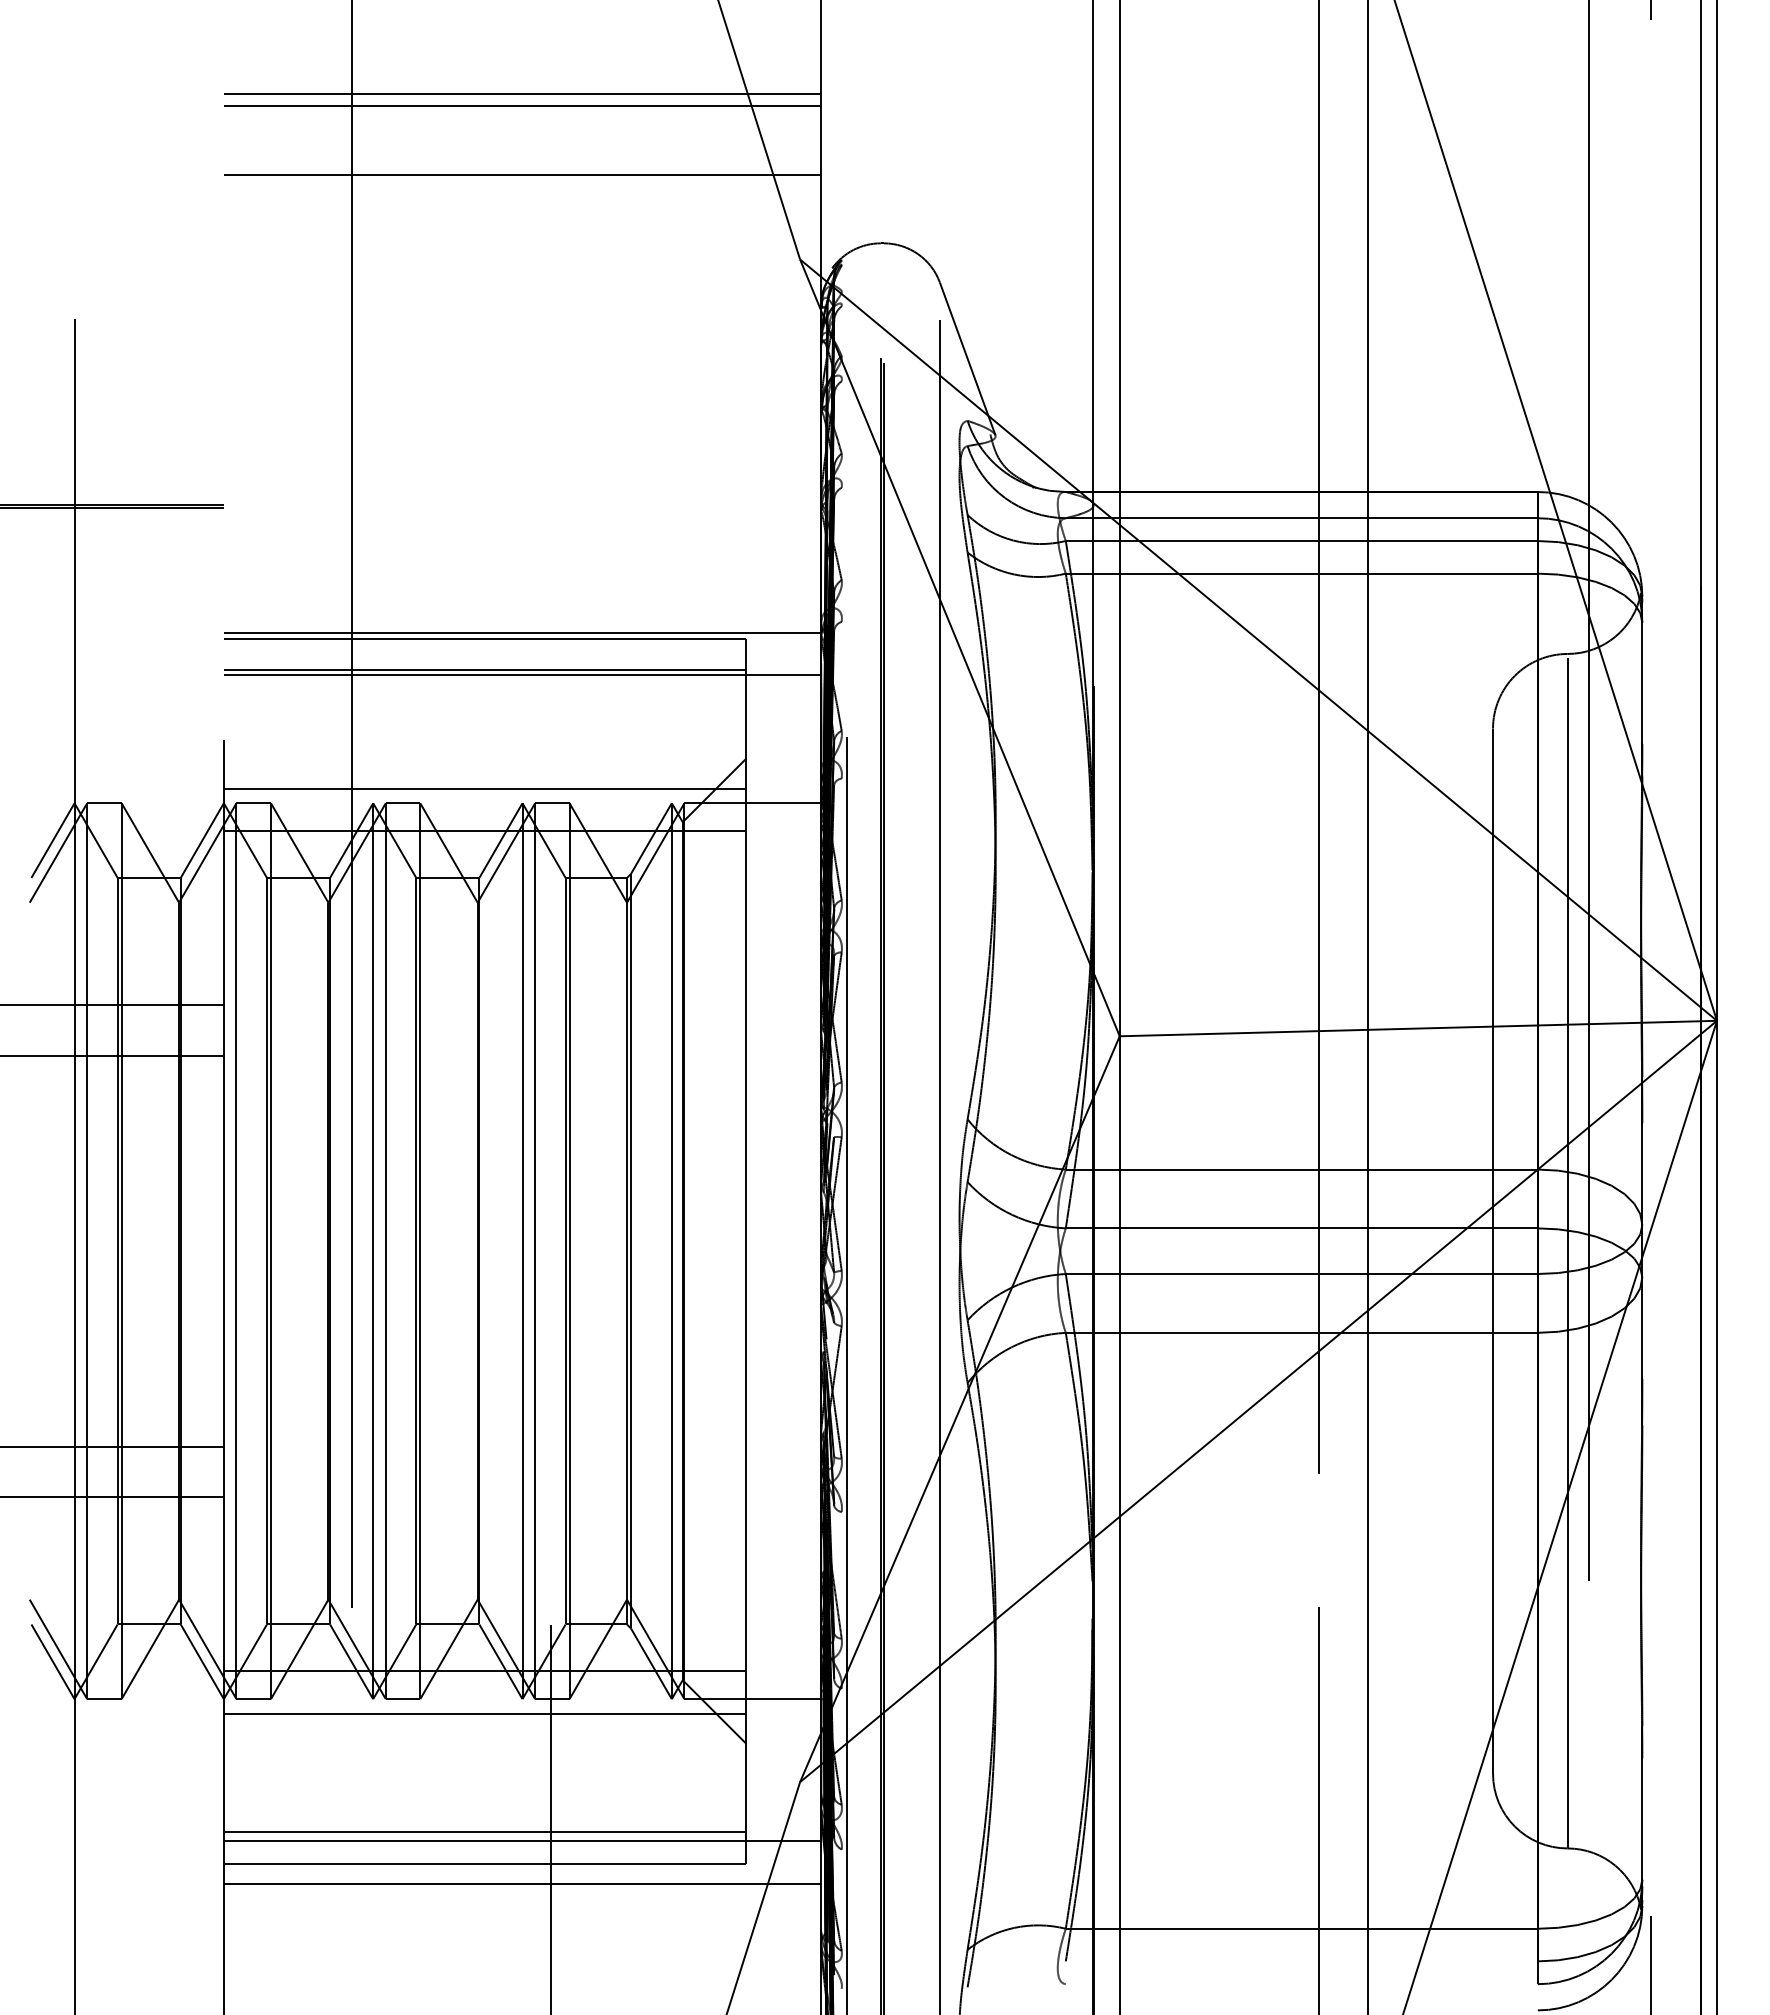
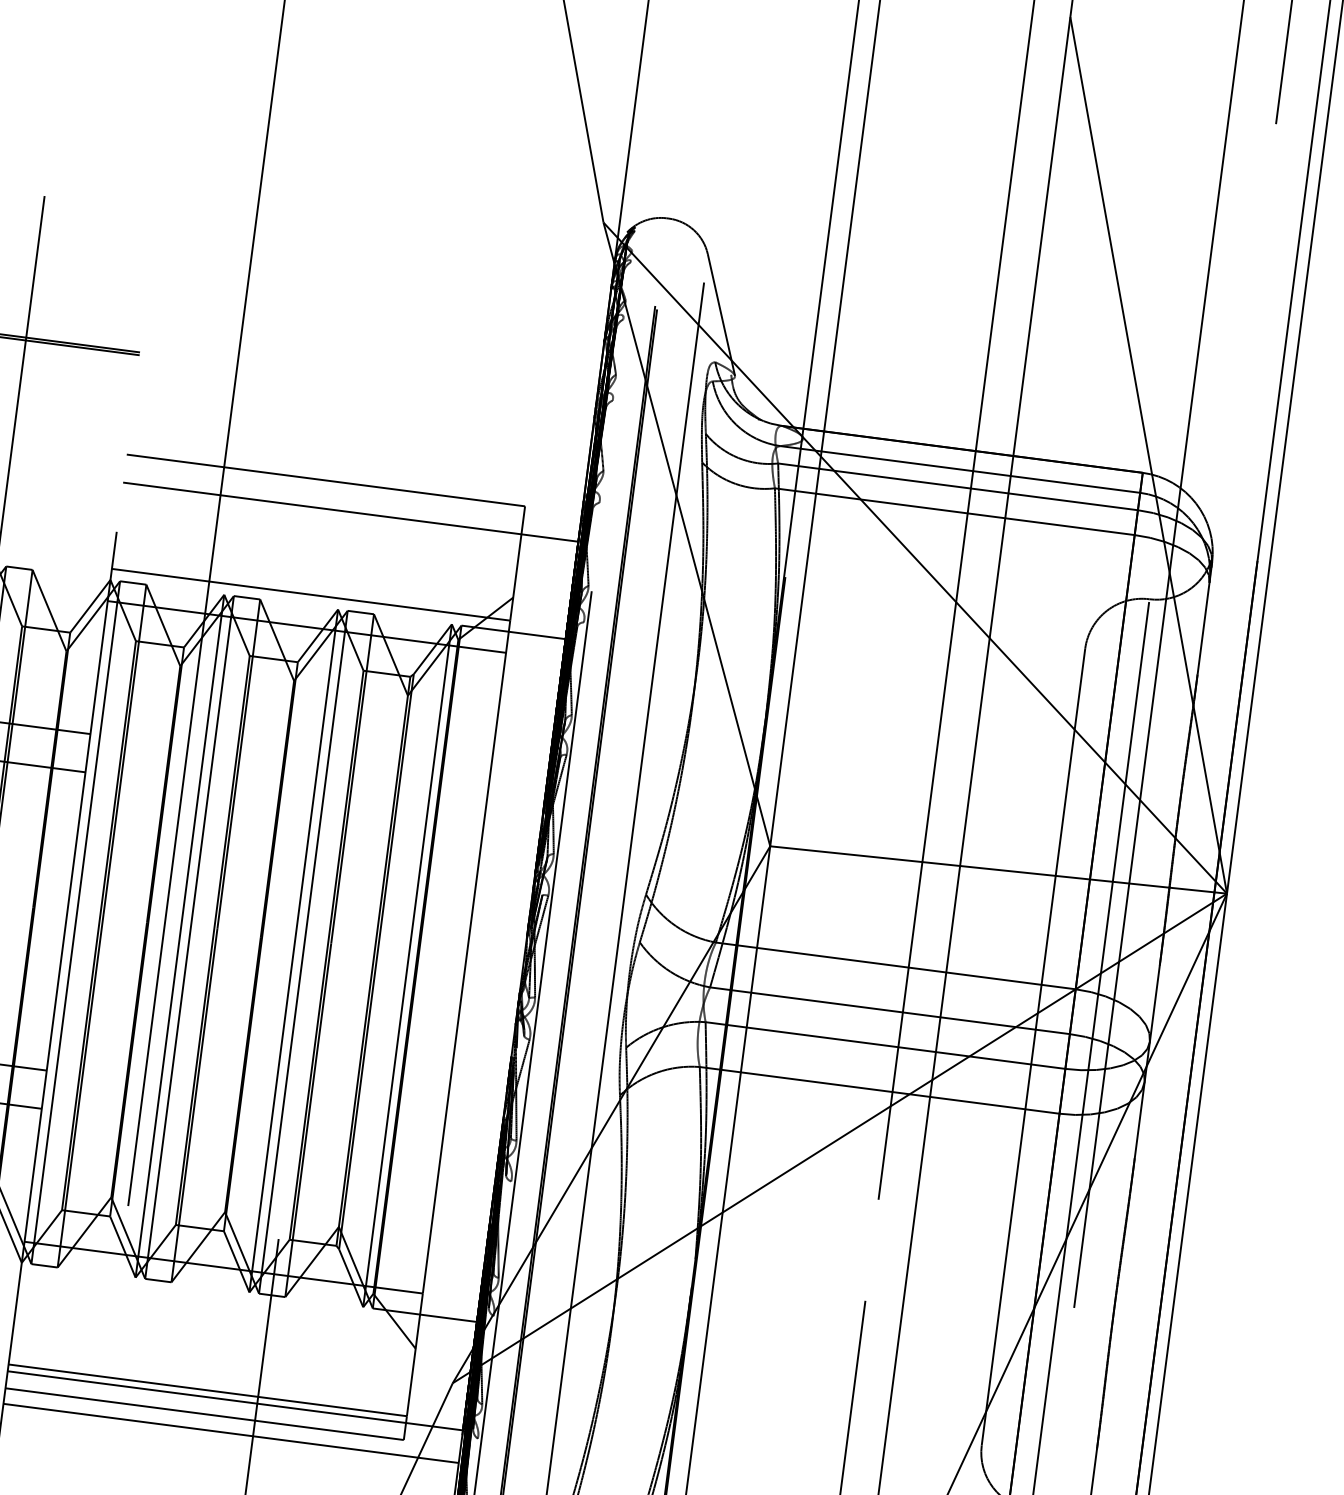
line: (522, 93) -> (408, 68), removed
line: (522, 106) -> (407, 78), removed
line: (522, 175) -> (400, 131), removed
line: (522, 632) -> (355, 479), removed
line: (484, 669) -> (322, 503), removed
line: (484, 1713) -> (219, 1299), removed

